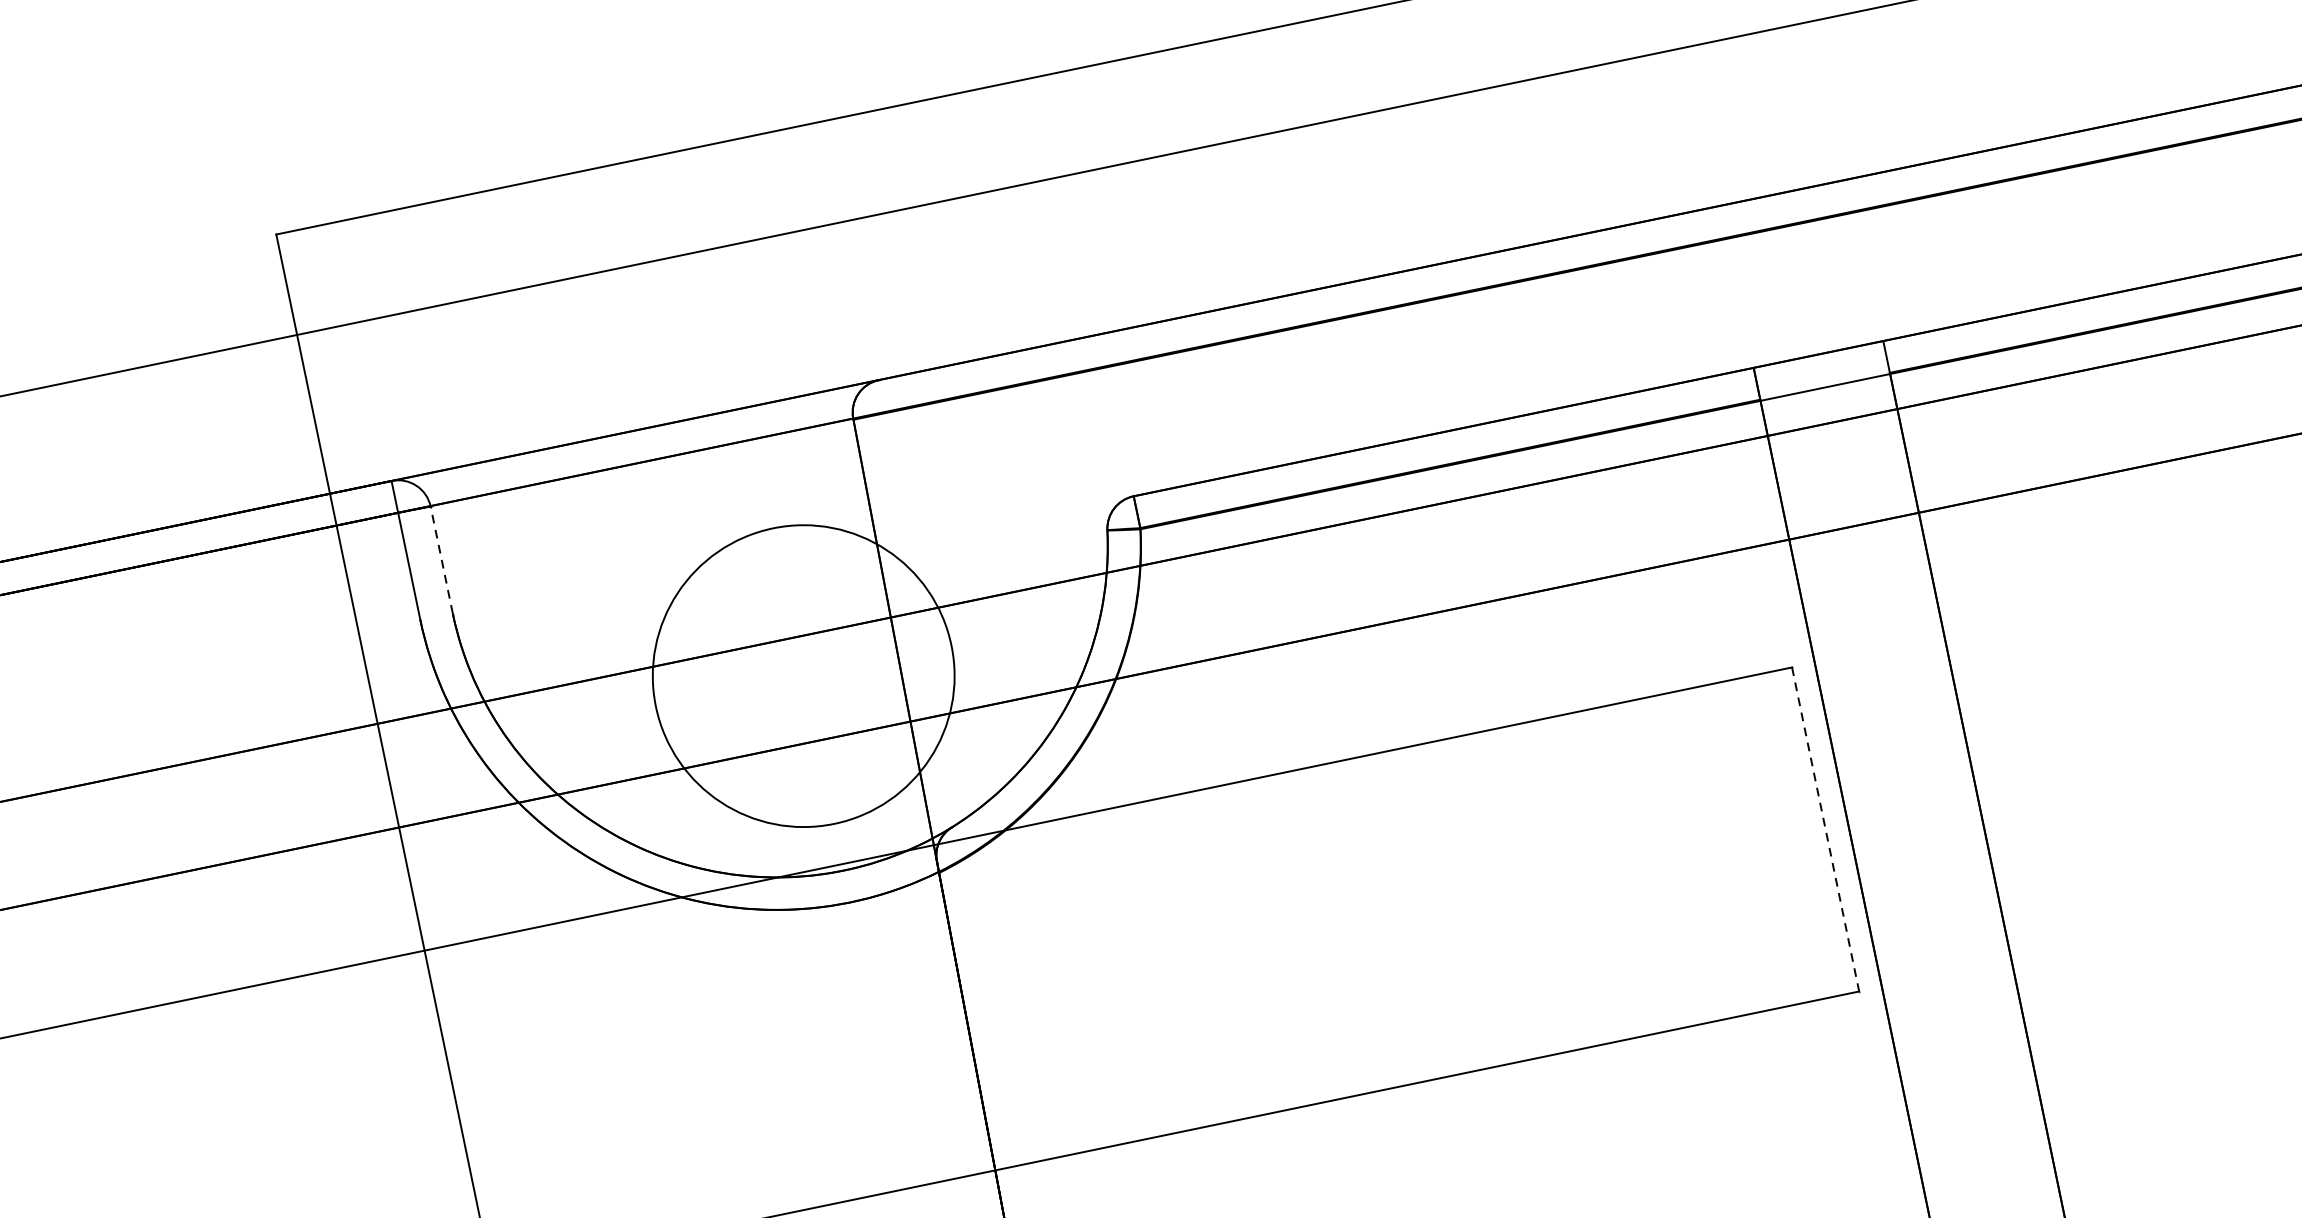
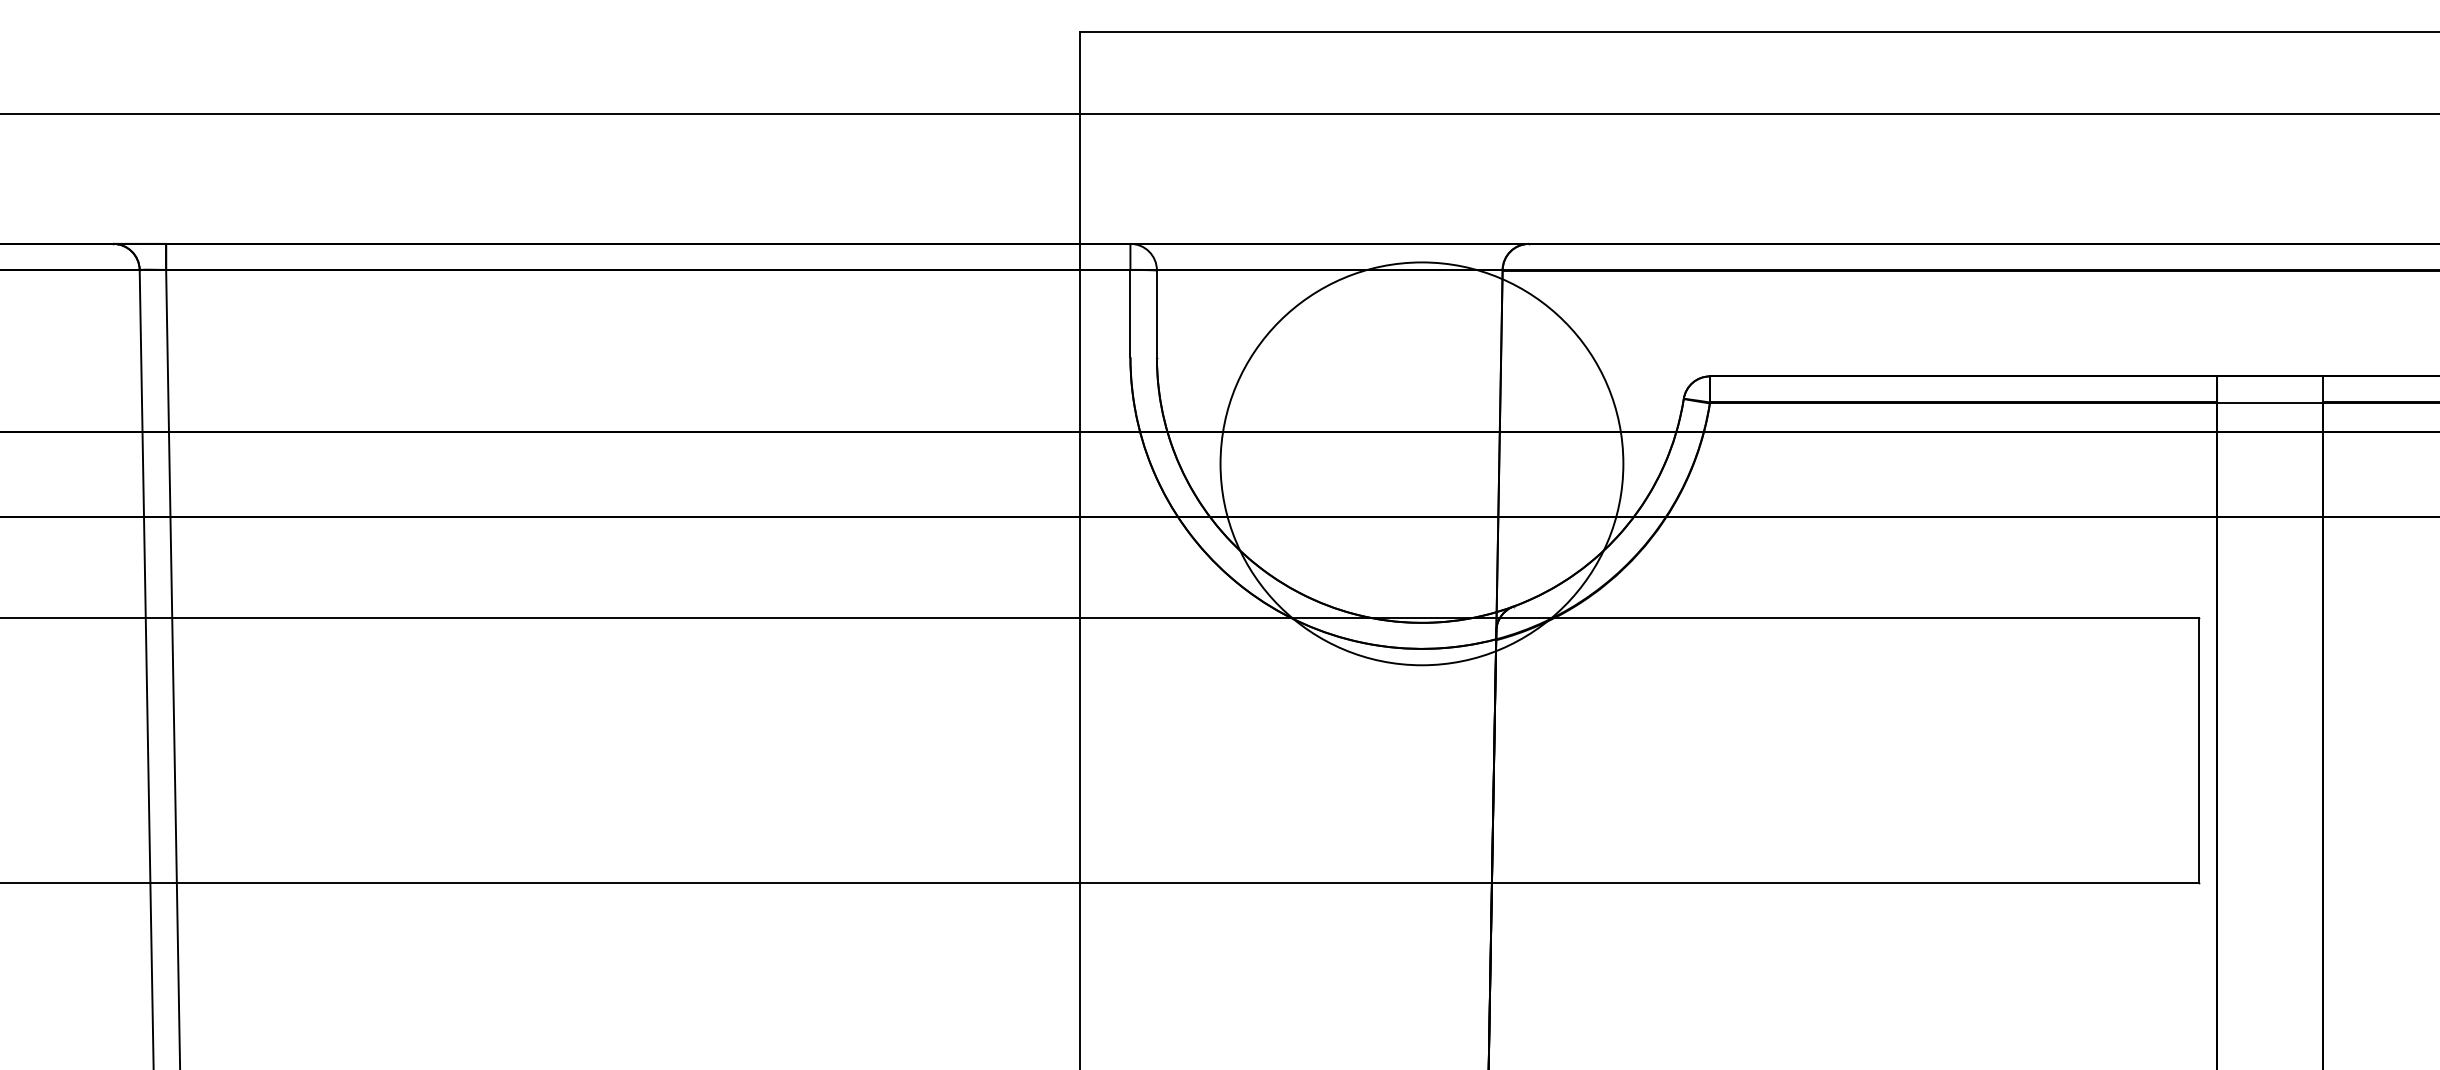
line: (441, 560) -> (1156, 314), dashed -> solid
circle: (803, 675) -> (1421, 463), size x1.67
line: (1825, 829) -> (2198, 750), dashed -> solid

